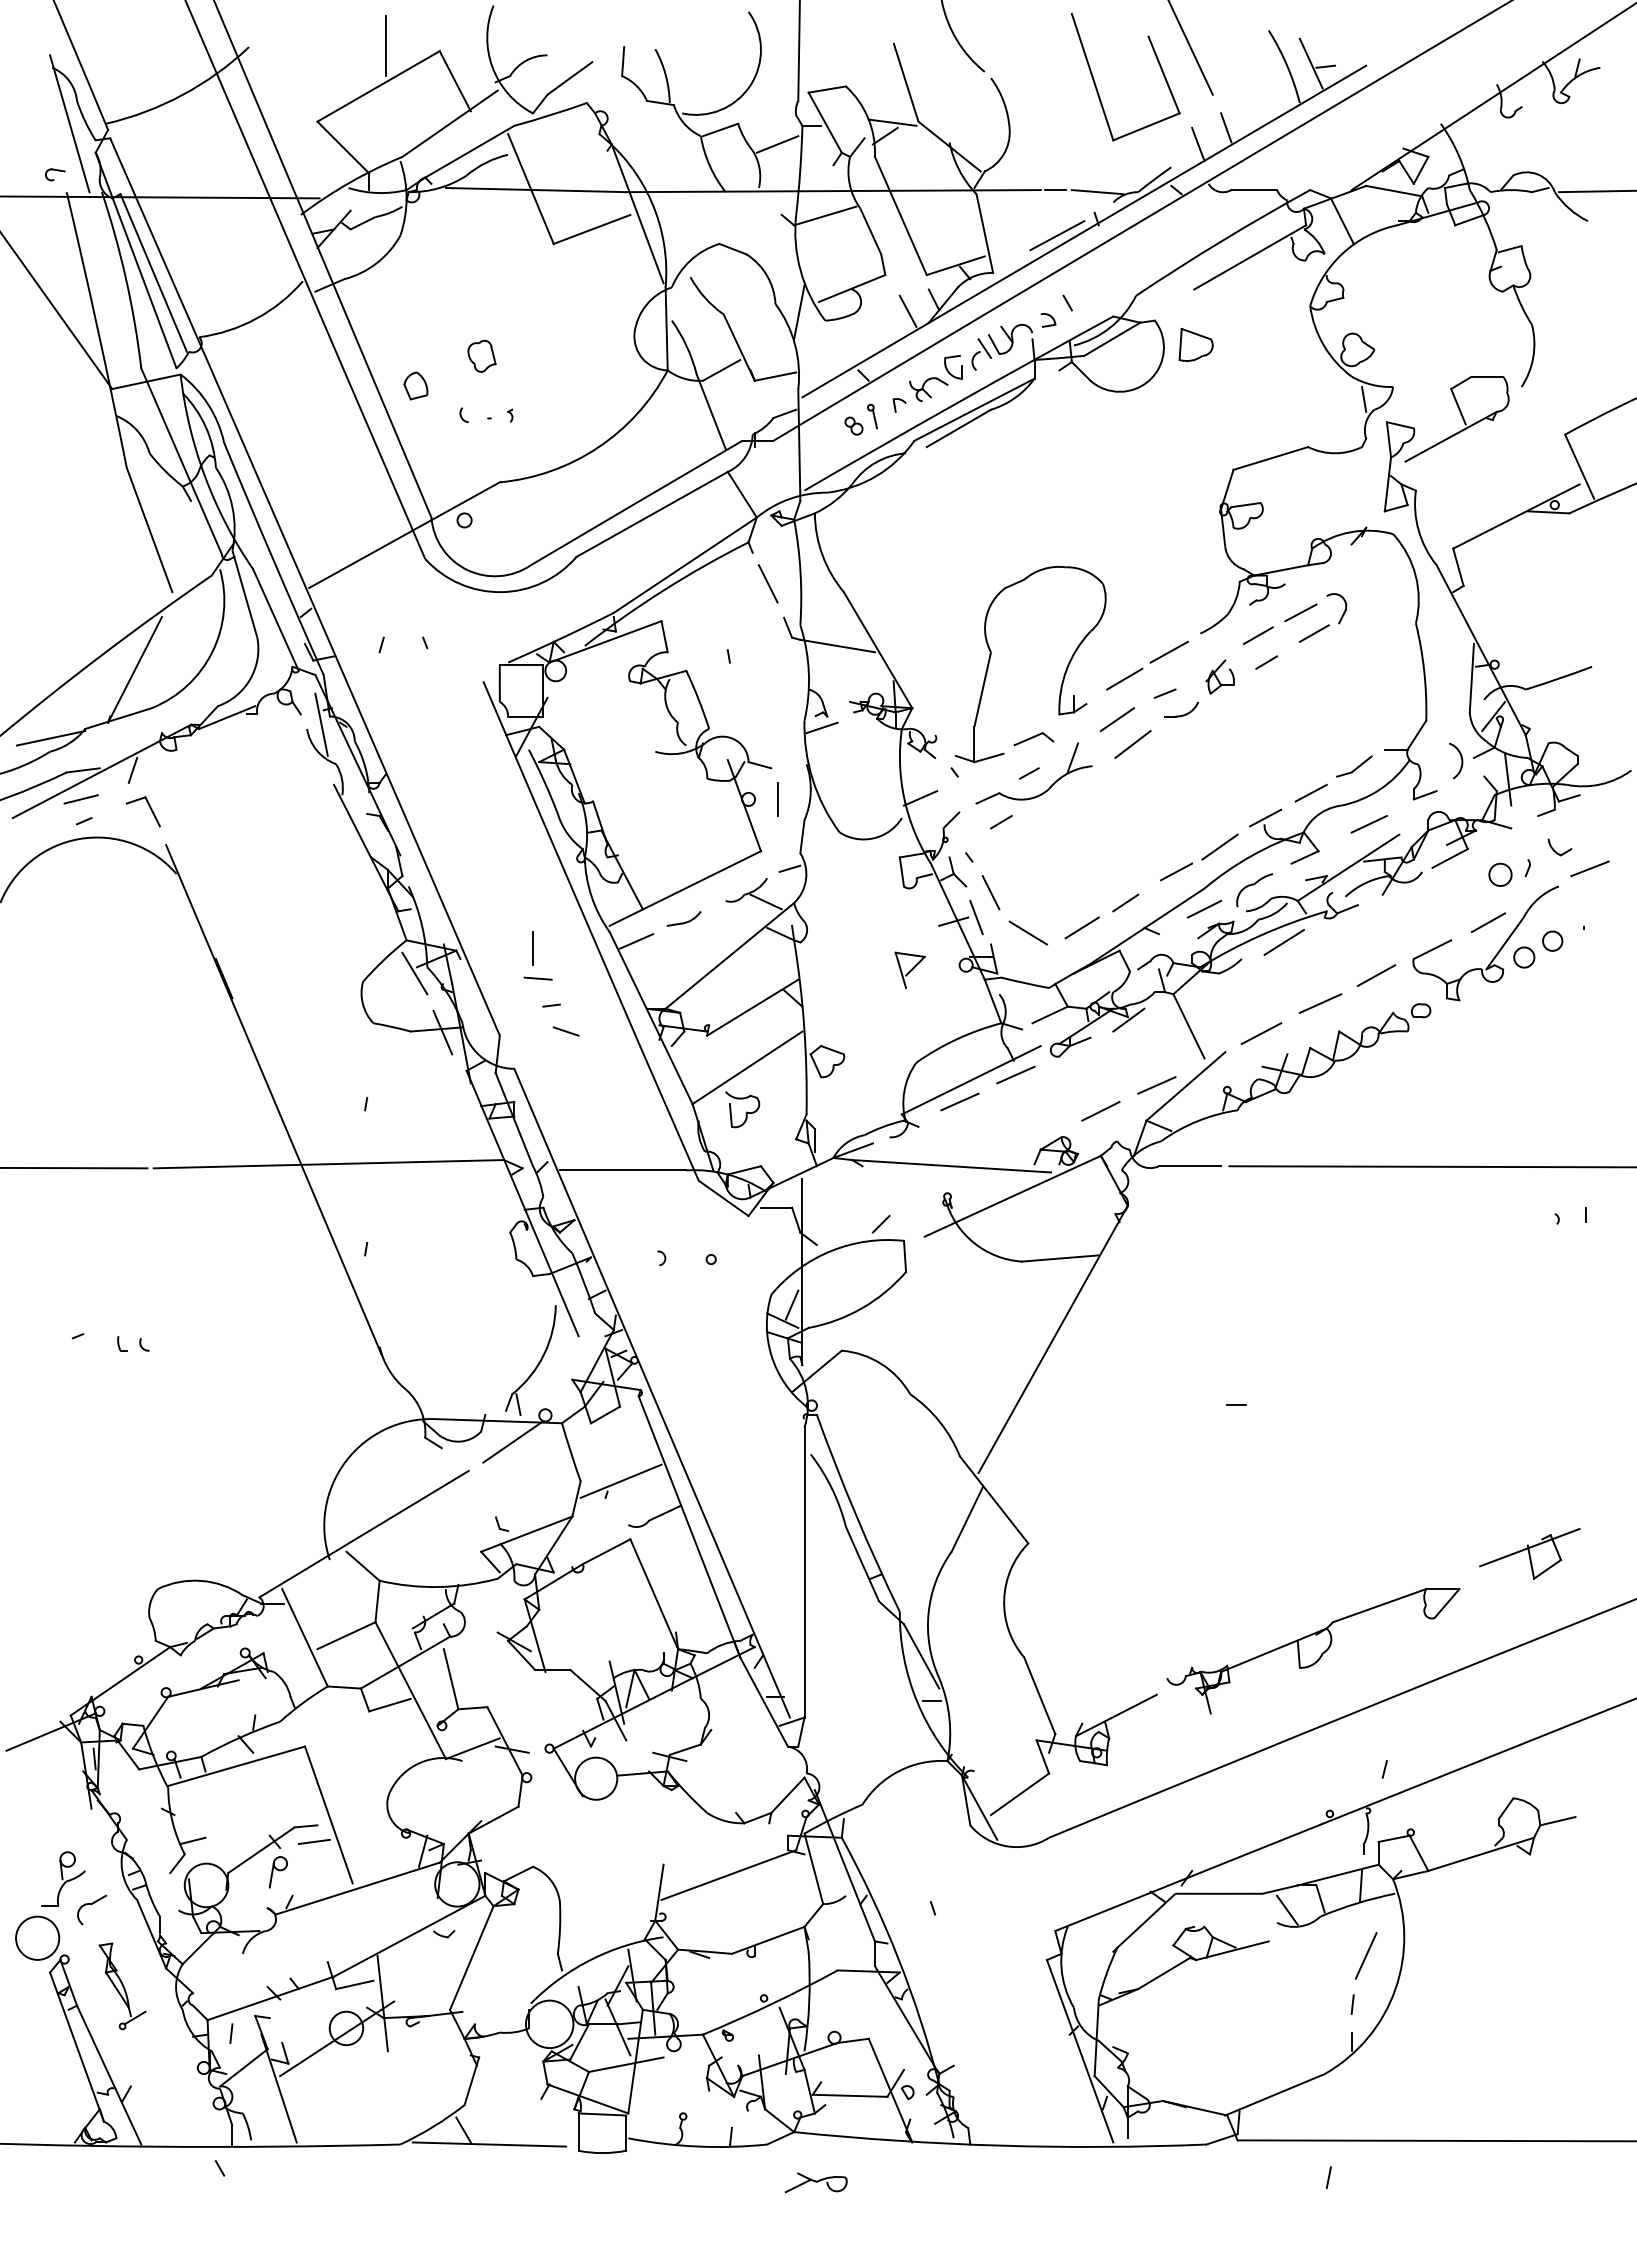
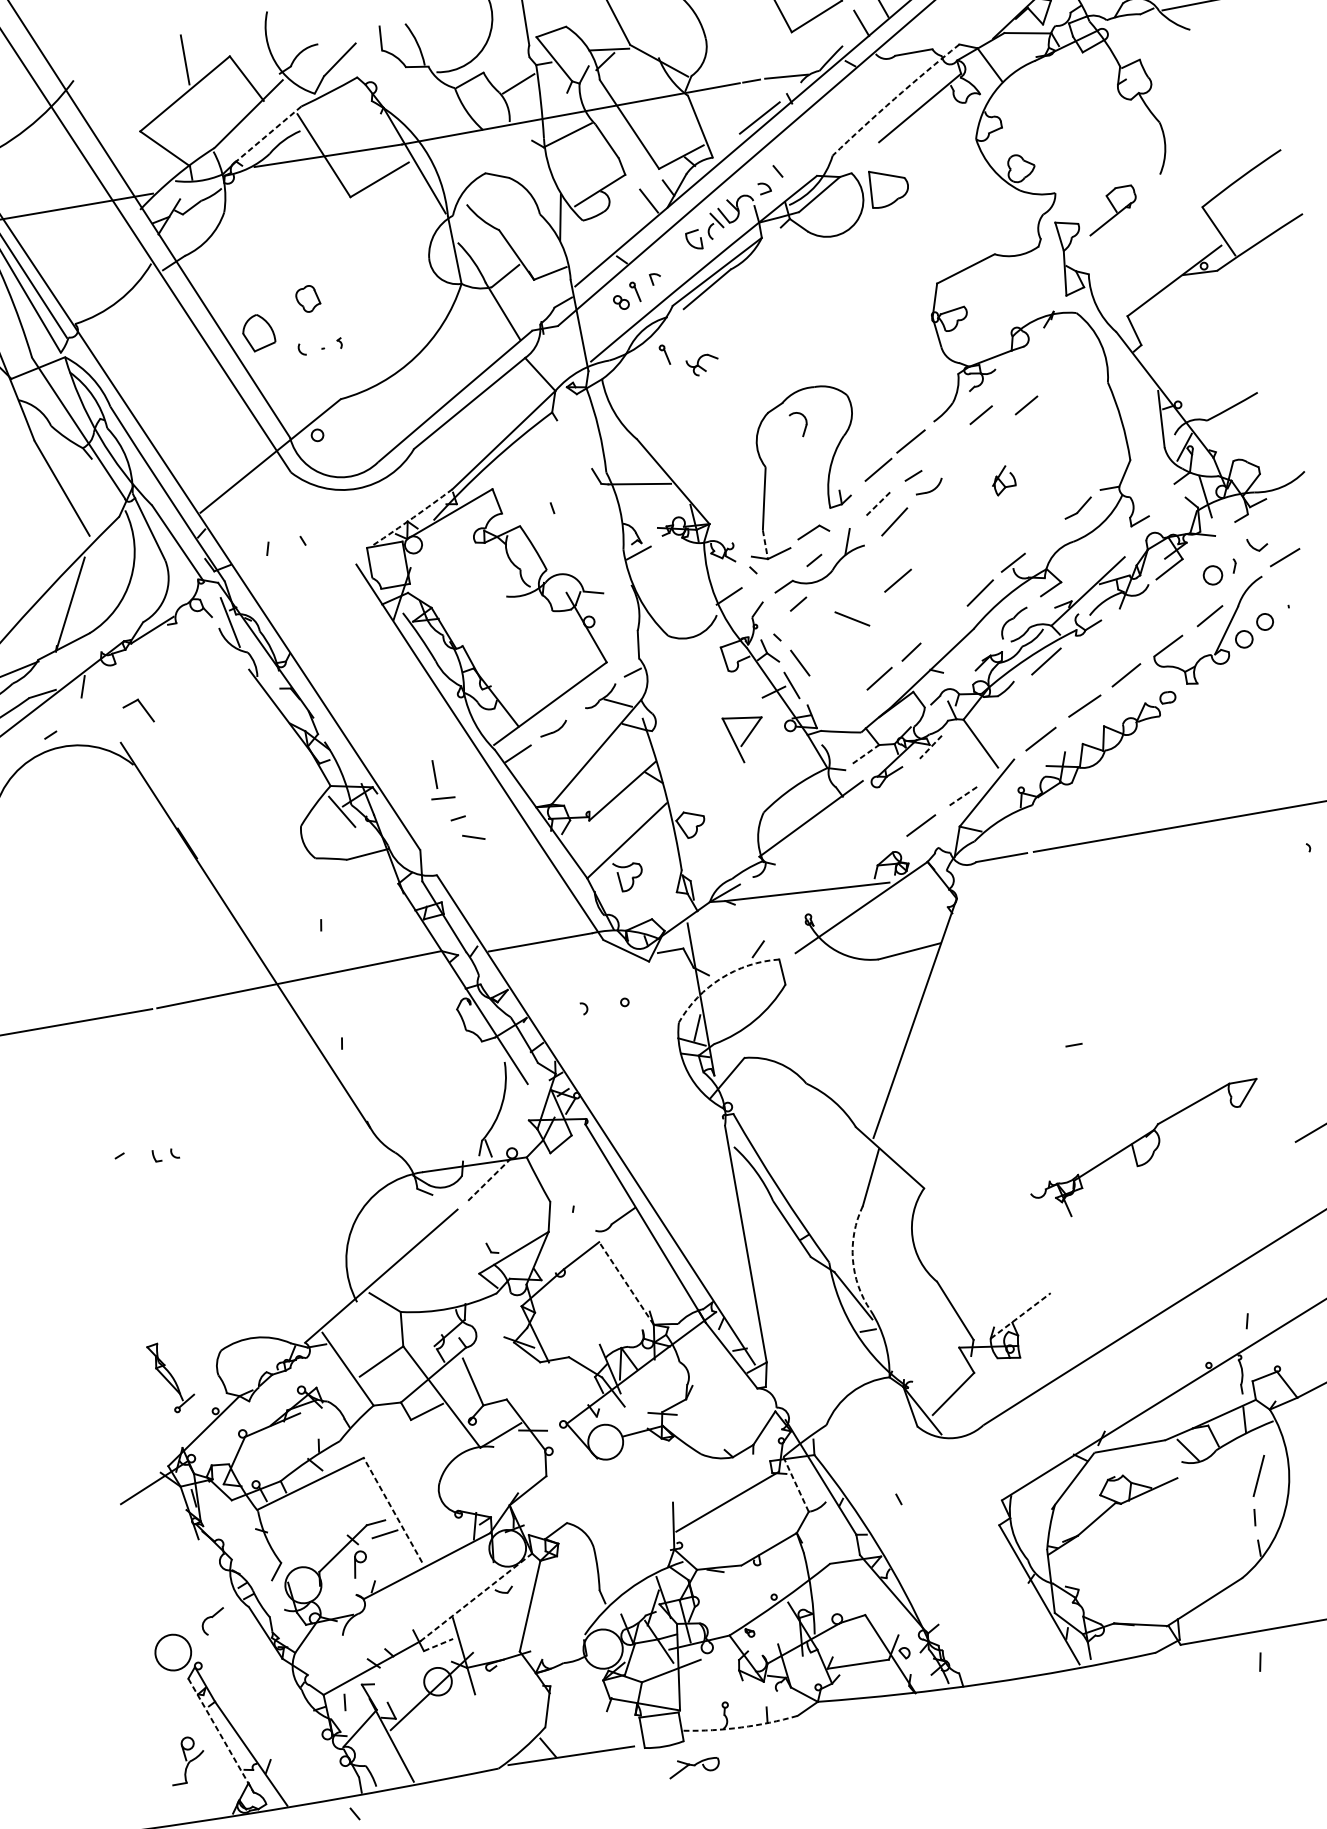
line: (469, 151) -> (268, 133), solid -> dashed
arc: (1222, 241) -> (895, 99), solid -> dashed
part: (1195, 344) -> (888, 186), size x1.4
part: (415, 385) -> (258, 332), size x1.6
part: (928, 389) -> (702, 364), moved
line: (1364, 398) -> (1033, 206), removed
part: (1456, 419) -> (1111, 210), size x0.6
part: (894, 497) -> (664, 354), added
line: (767, 583) -> (573, 443), removed
part: (1344, 609) -> (805, 424), moved
line: (1300, 612) -> (1012, 390), removed
arc: (561, 638) -> (413, 517), solid -> dashed
line: (1266, 662) -> (991, 435), removed
part: (1219, 676) -> (1002, 480), moved
line: (1117, 719) -> (878, 503), solid -> dashed
line: (974, 744) -> (765, 544), solid -> dashed
arc: (1460, 757) -> (1163, 485), removed
line: (1310, 793) -> (1046, 536), removed
line: (80, 799) -> (44, 718), removed
line: (777, 799) -> (612, 617), removed
part: (149, 807) -> (142, 707), moved
line: (1124, 814) -> (897, 580), added
line: (1368, 824) -> (1098, 553), removed
line: (1176, 871) -> (948, 619), removed
line: (1204, 908) -> (976, 645), removed
line: (1028, 932) -> (852, 618), moved
part: (909, 969) -> (744, 737), size x1.6
line: (1050, 1014) -> (866, 753), solid -> dashed
line: (1128, 1020) -> (930, 747), solid -> dashed
line: (442, 1032) -> (373, 855), removed
line: (1015, 1074) -> (846, 807), removed
line: (1156, 1085) -> (962, 796), solid -> dashed
line: (959, 1101) -> (804, 837), removed
arc: (830, 1251) -> (720, 978), solid -> dashed
line: (513, 1441) -> (489, 1179), solid -> dashed
line: (620, 1480) -> (582, 1195), removed
line: (654, 1594) -> (626, 1283), solid -> dashed
arc: (928, 1613) -> (852, 1259), solid -> dashed
part: (1313, 1651) -> (1146, 1150), moved
line: (1116, 1715) -> (1020, 1315), solid -> dashed
line: (328, 1814) -> (392, 1509), solid -> dashed
line: (192, 1840) -> (285, 1550), removed
line: (813, 1869) -> (795, 1484), solid -> dashed
part: (63, 1878) -> (187, 1759), moved
line: (409, 1936) -> (476, 1597), solid -> dashed
line: (355, 1984) -> (439, 1644), solid -> dashed
part: (122, 1986) -> (171, 1377), moved
line: (77, 2047) -> (221, 1735), solid -> dashed
arc: (697, 2146) -> (741, 1727), solid -> dashed
part: (815, 2182) -> (693, 1766), moved

